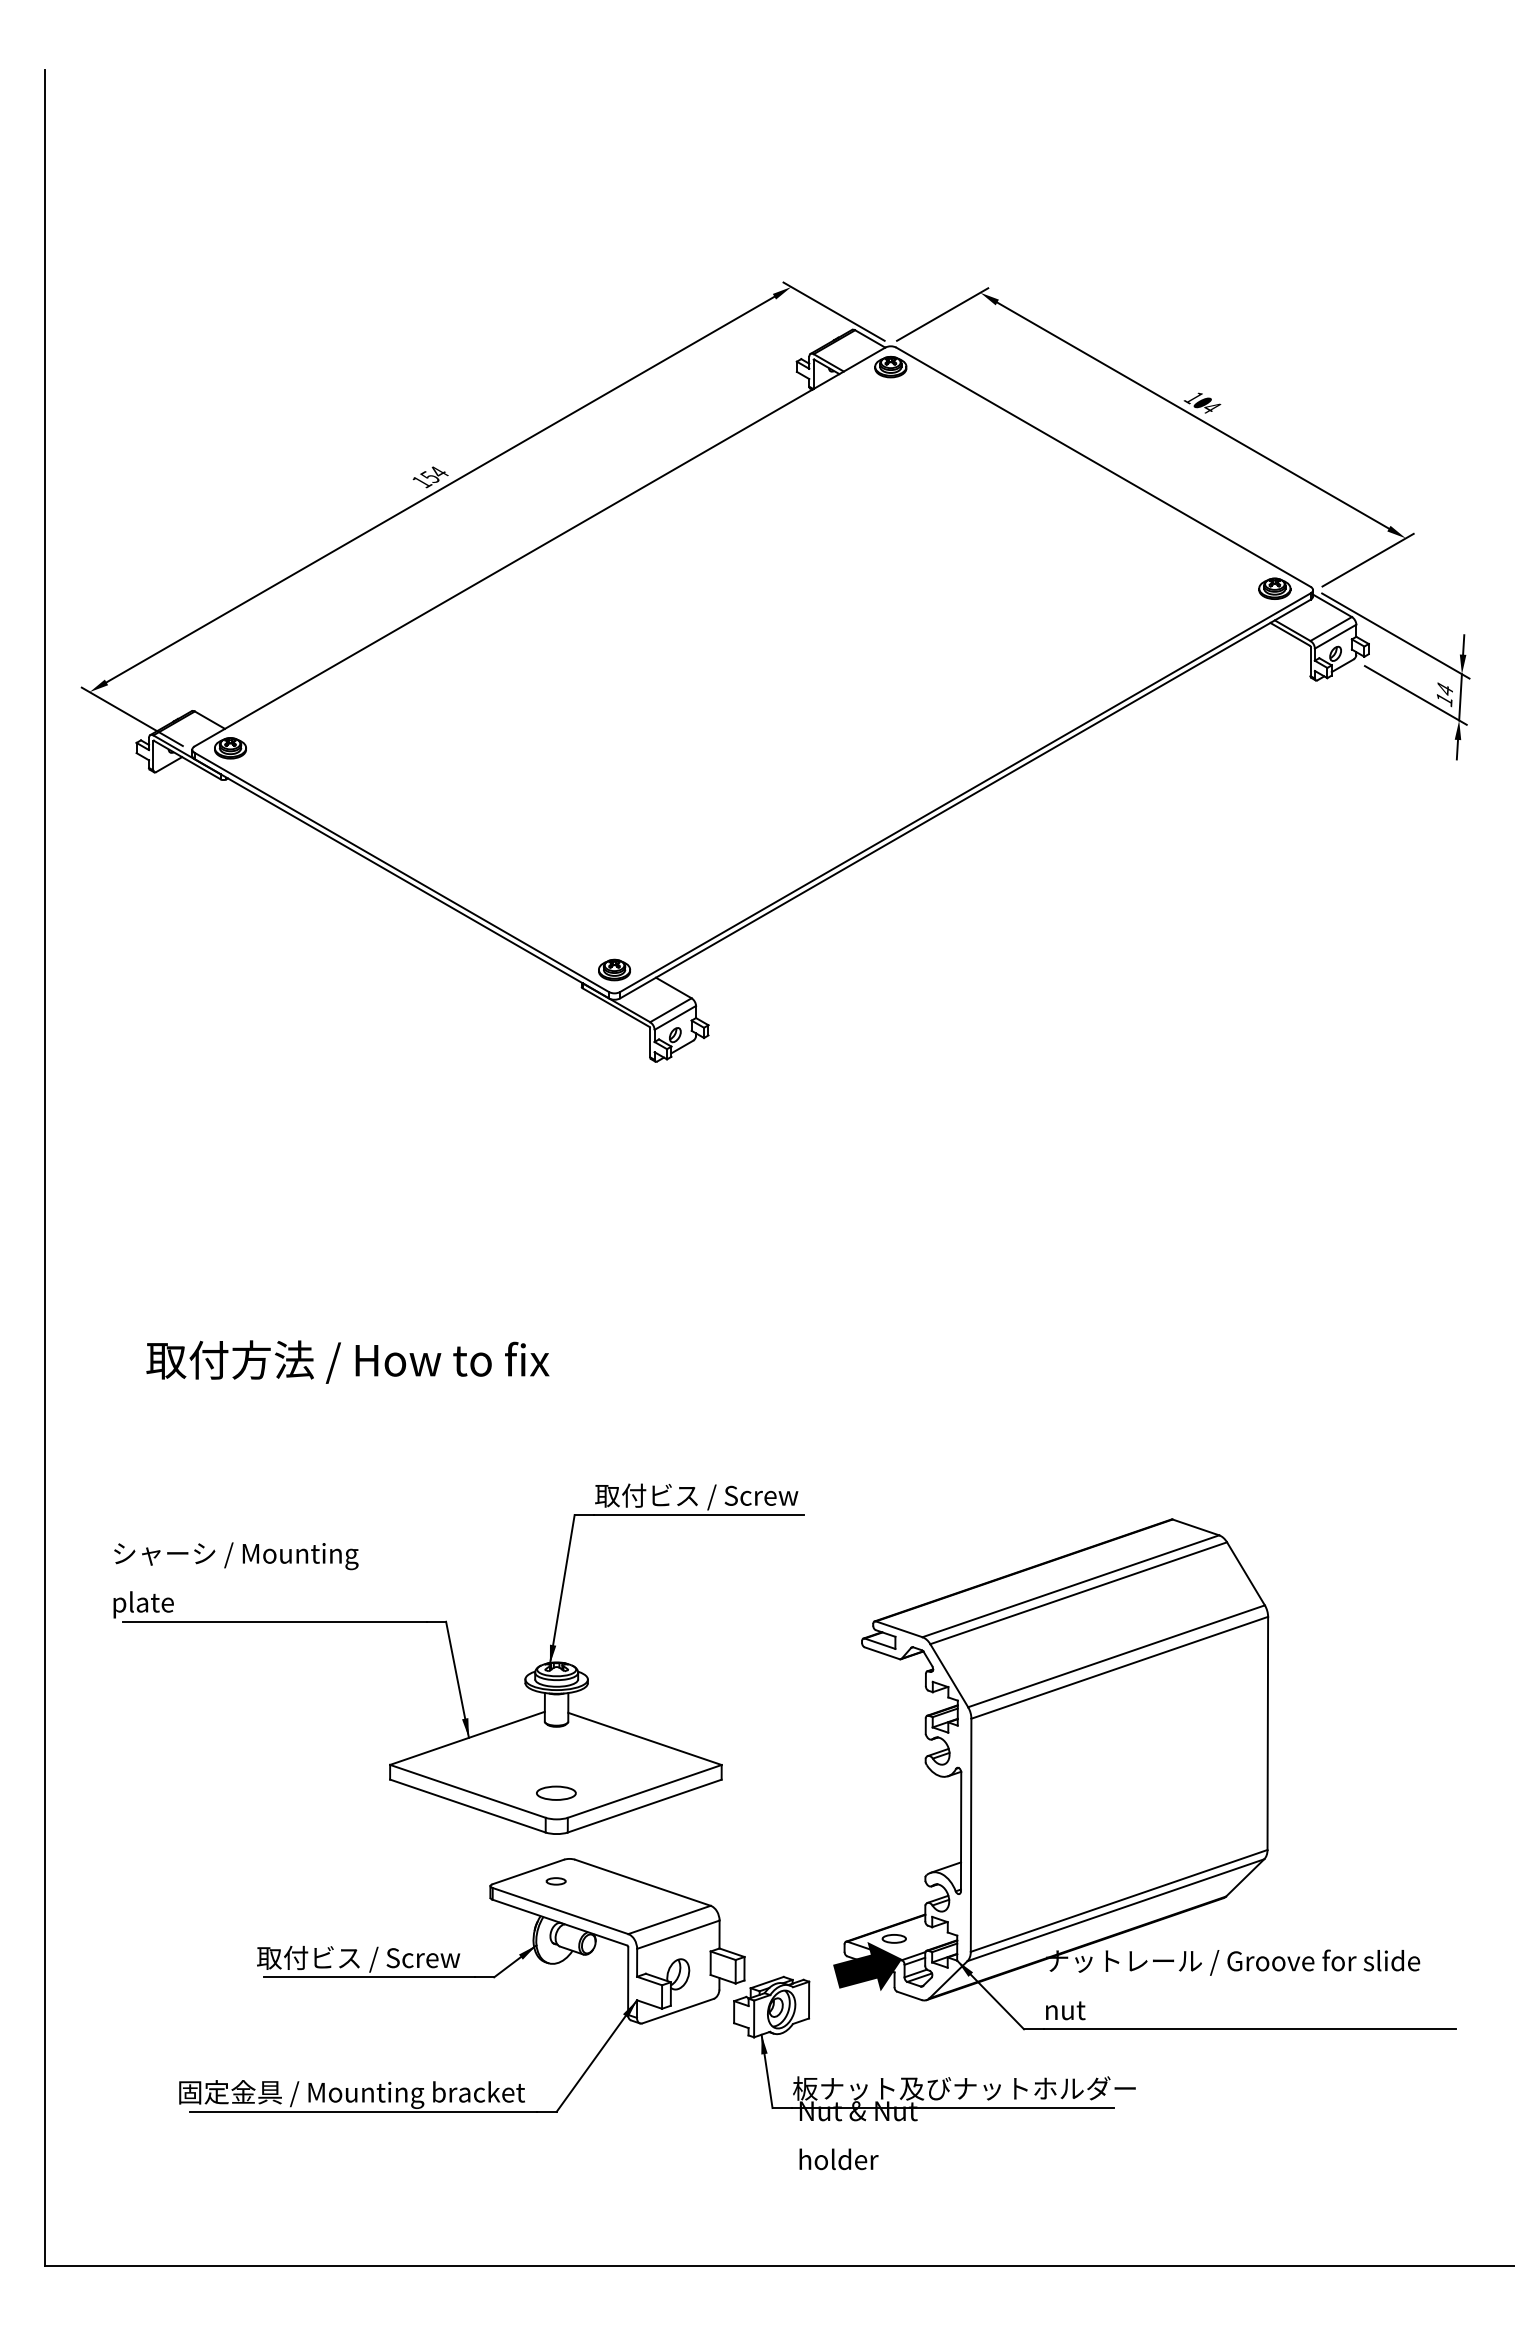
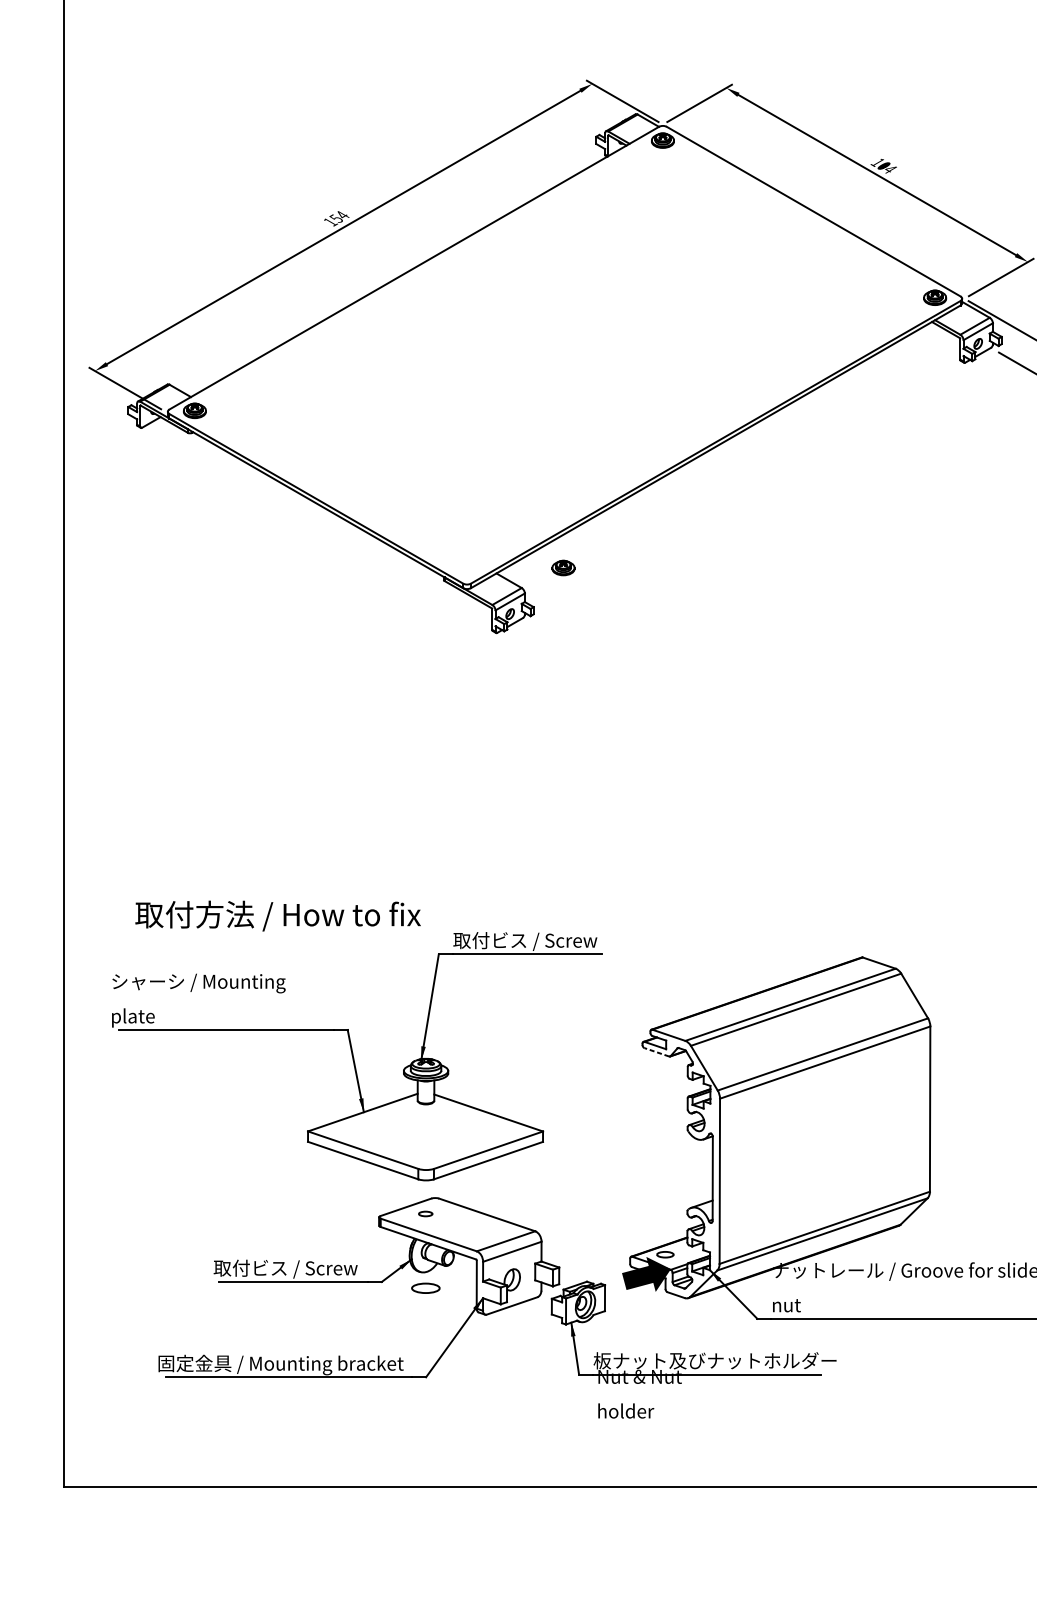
part: (614, 969) -> (563, 567), moved
text: (347, 1361) -> (277, 915), moved
line: (881, 1653) -> (656, 1052), solid -> dashed
part: (556, 1792) -> (425, 1287), moved

